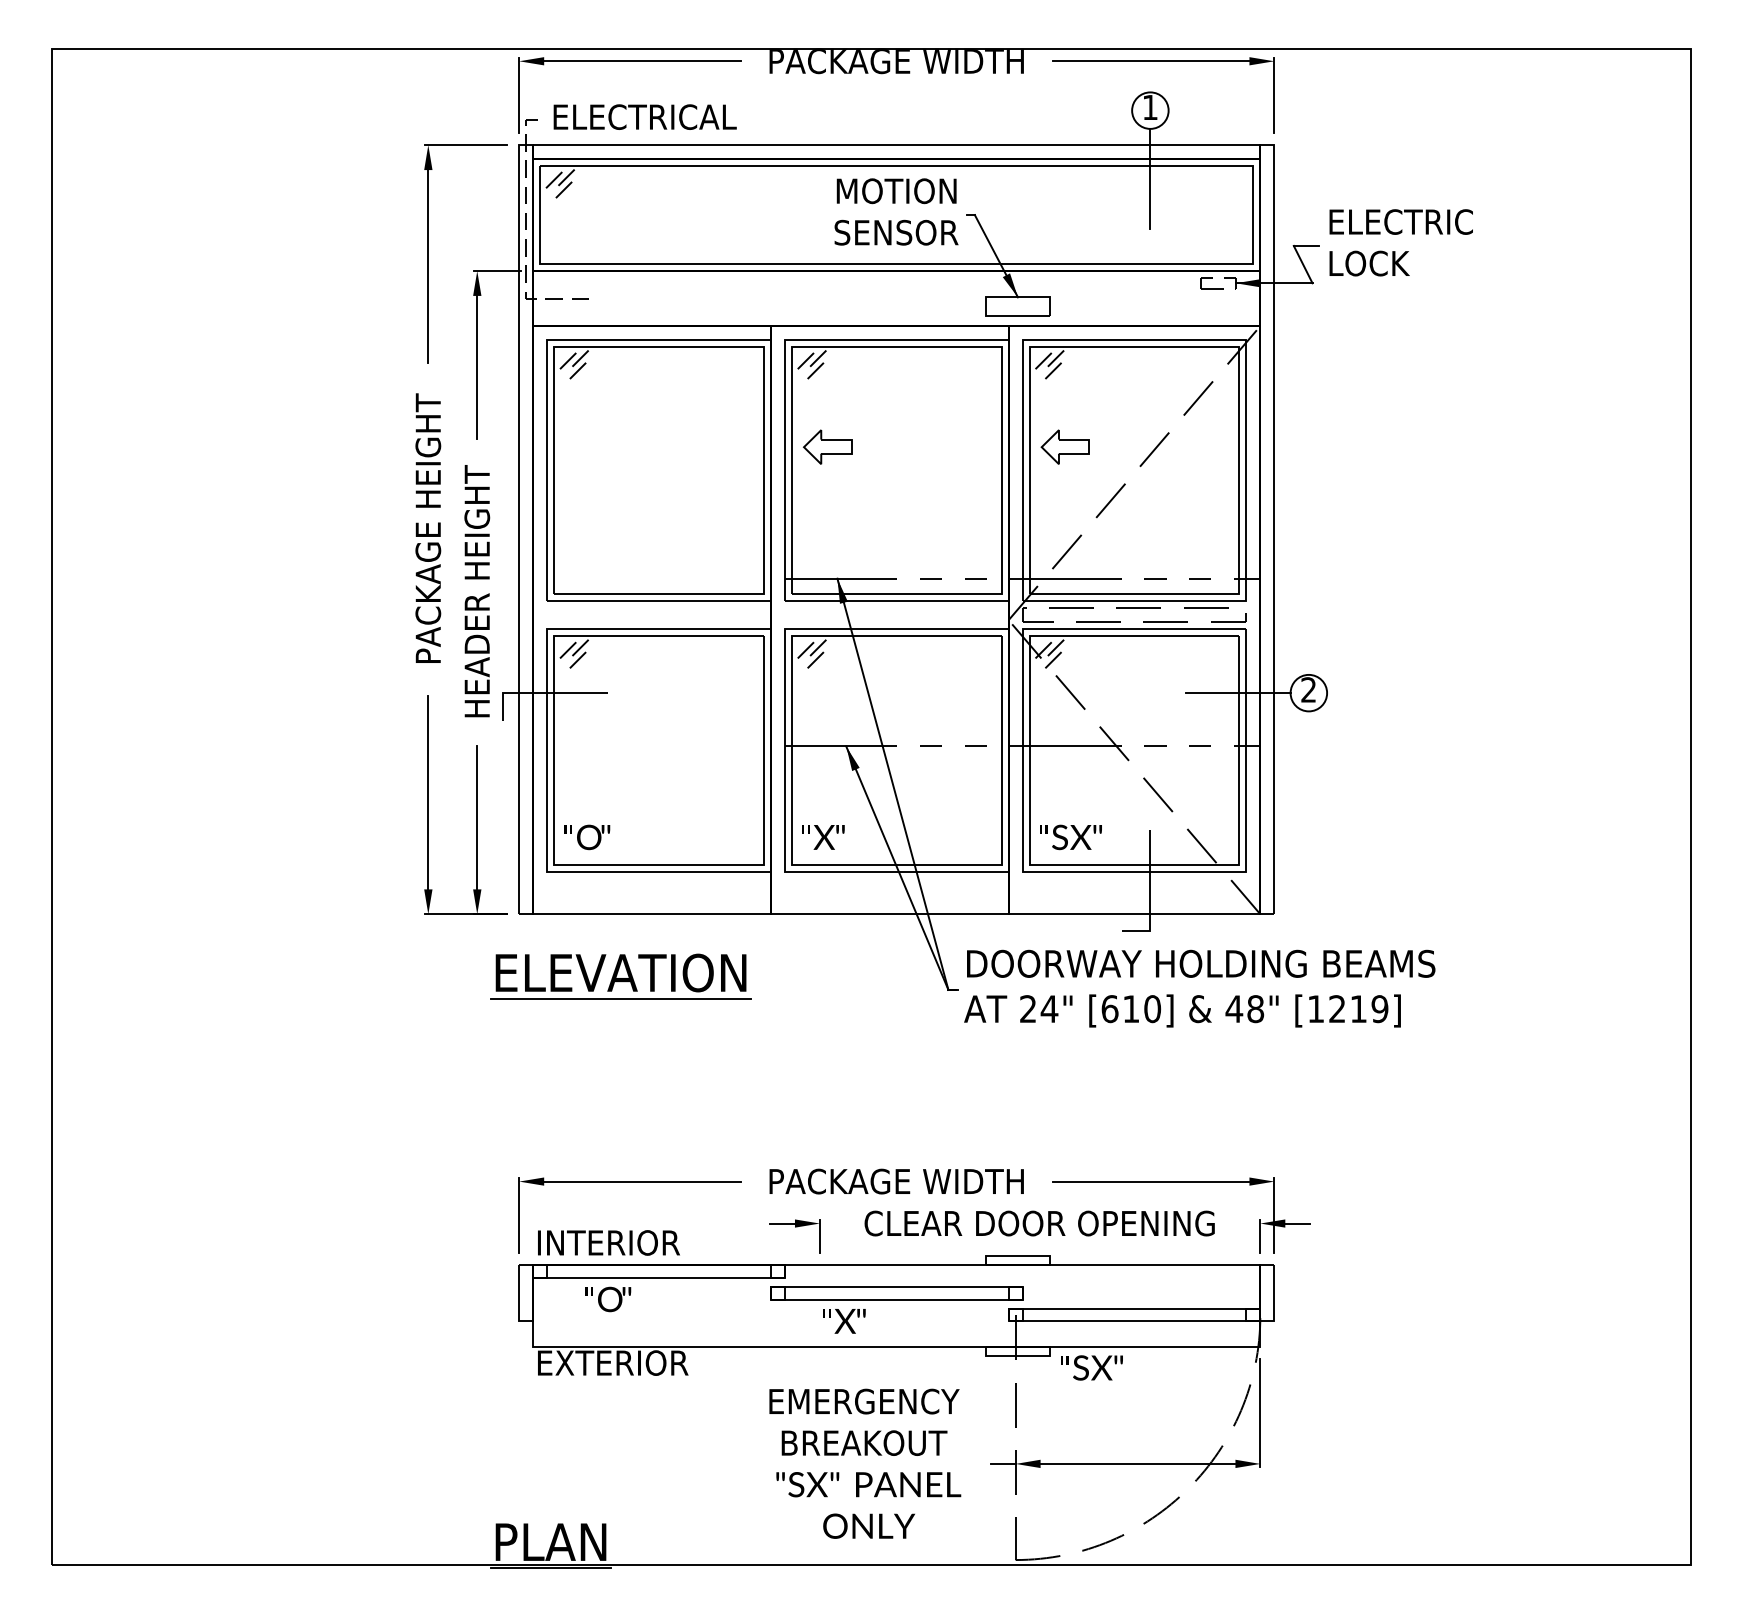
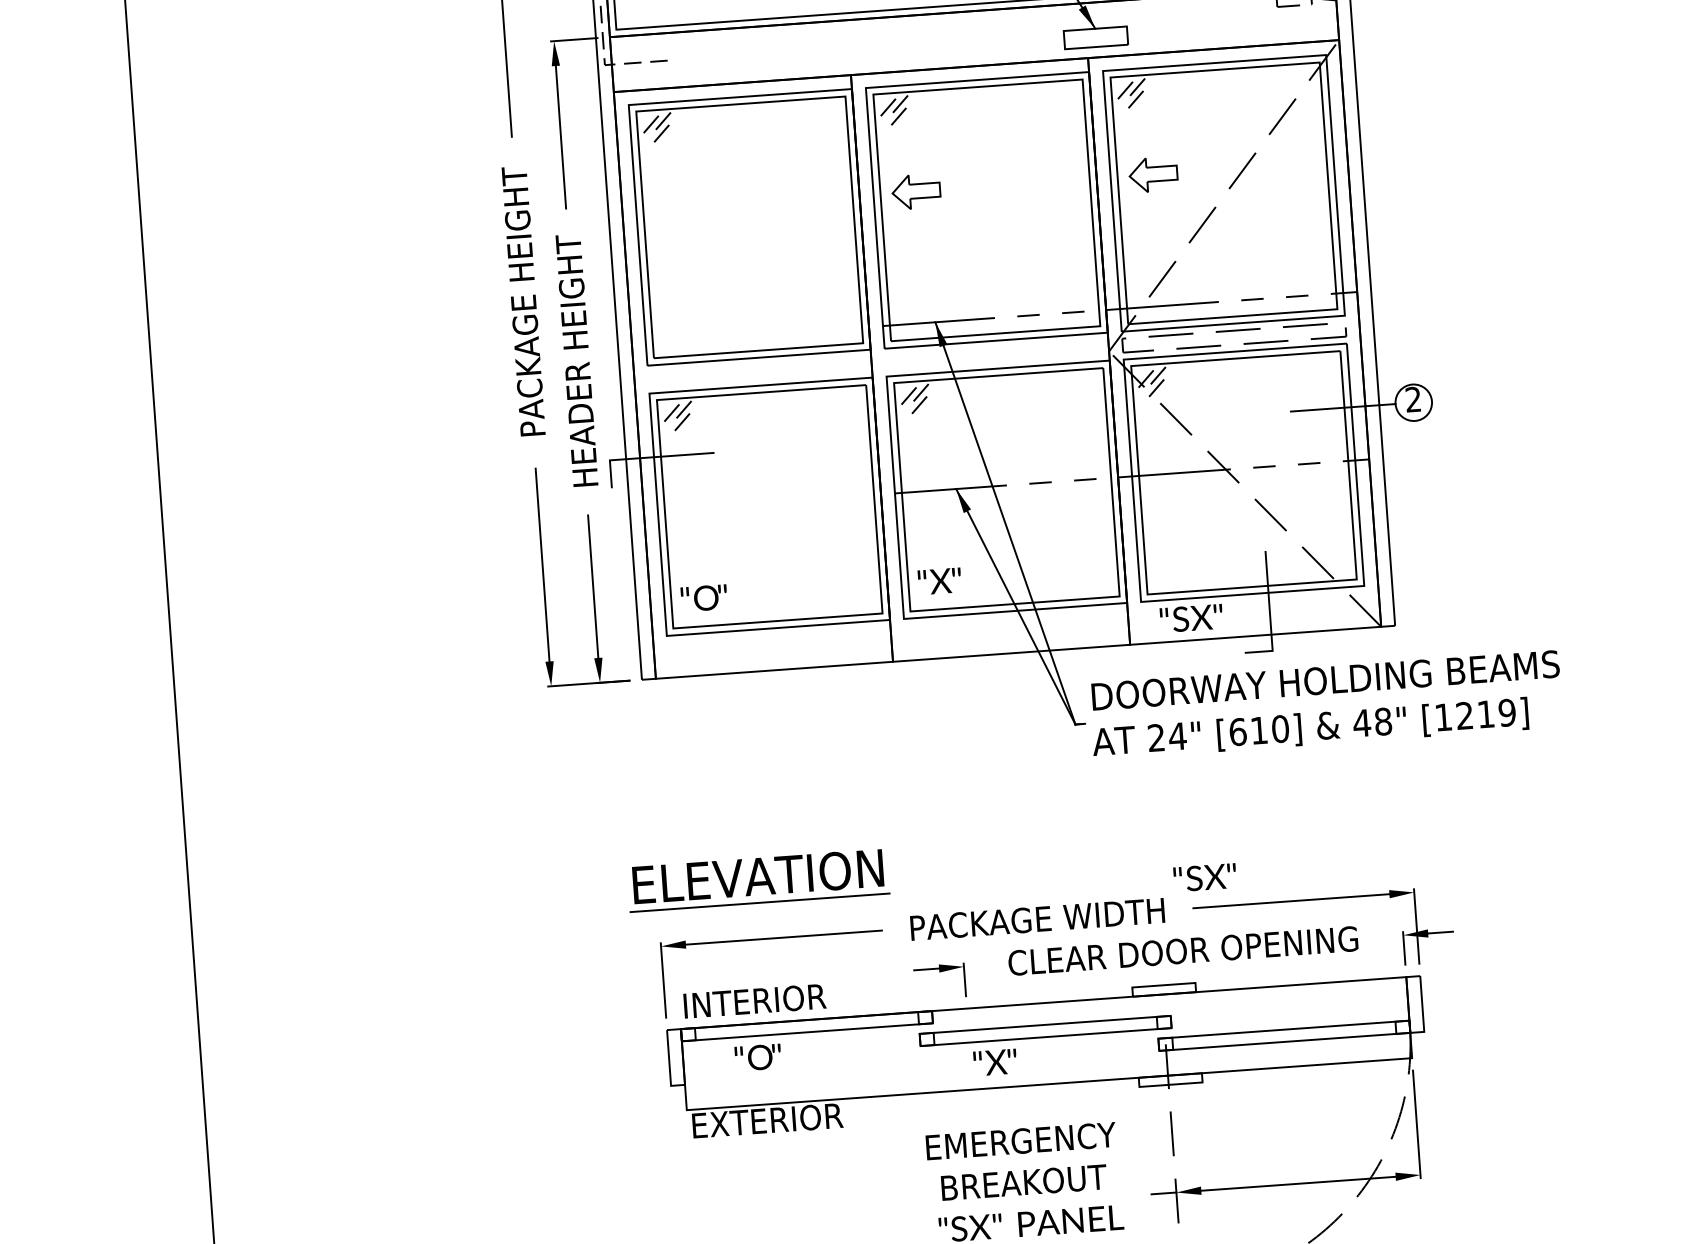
text: (1070, 837) -> (1191, 618), moved
part: (620, 976) -> (757, 880), moved
text: (1091, 1367) -> (1204, 877), moved

